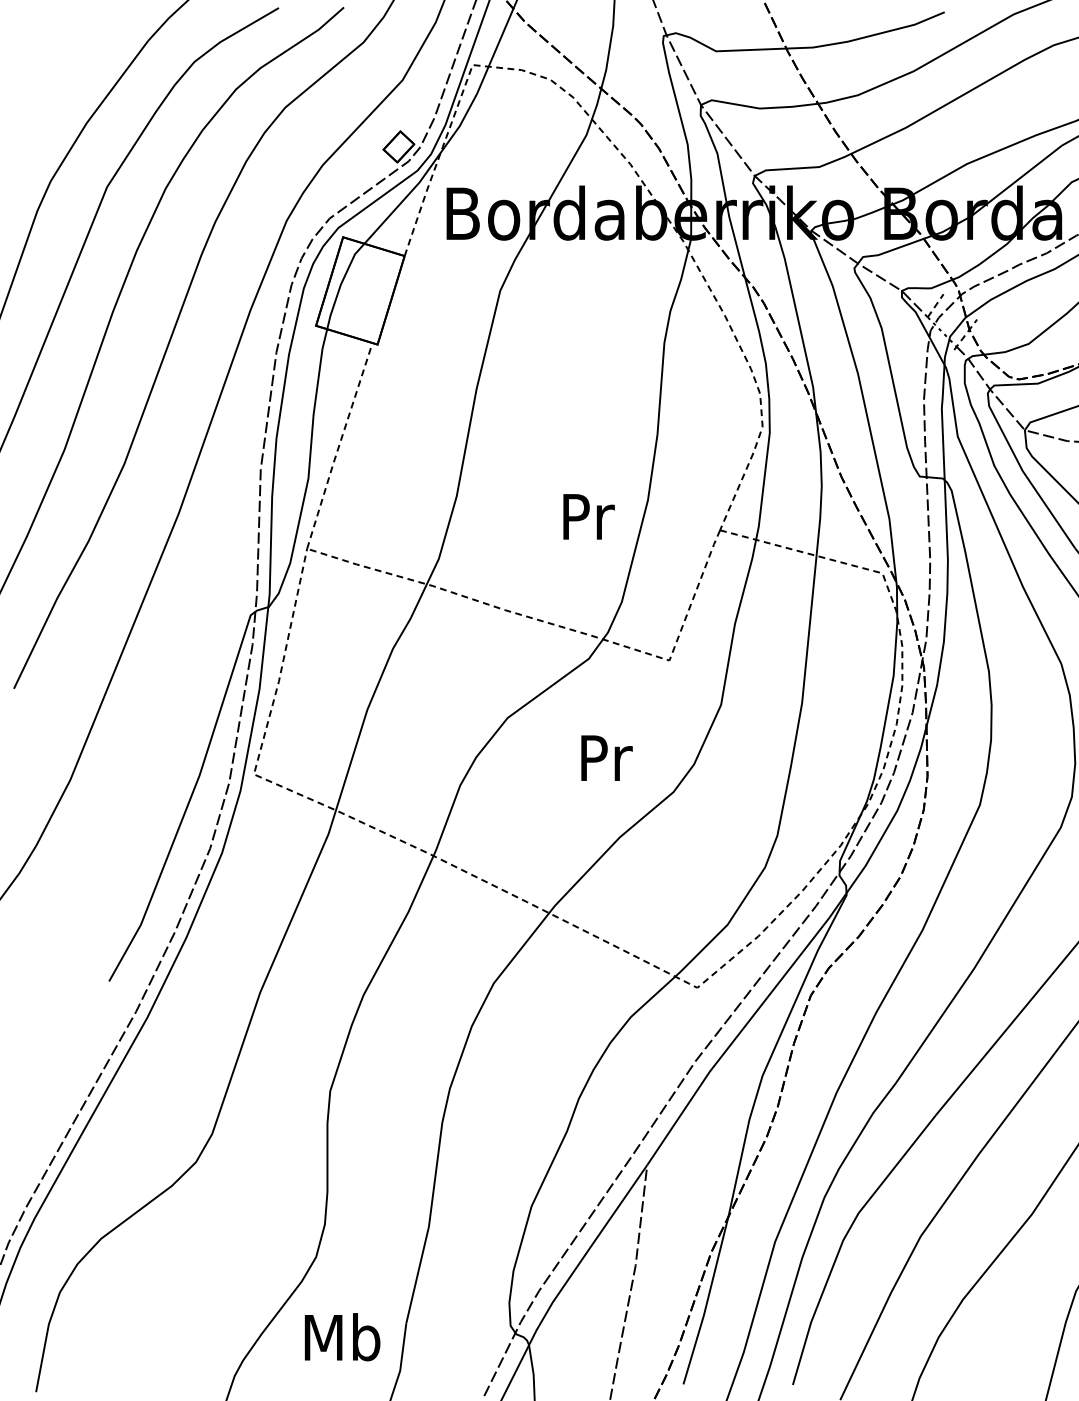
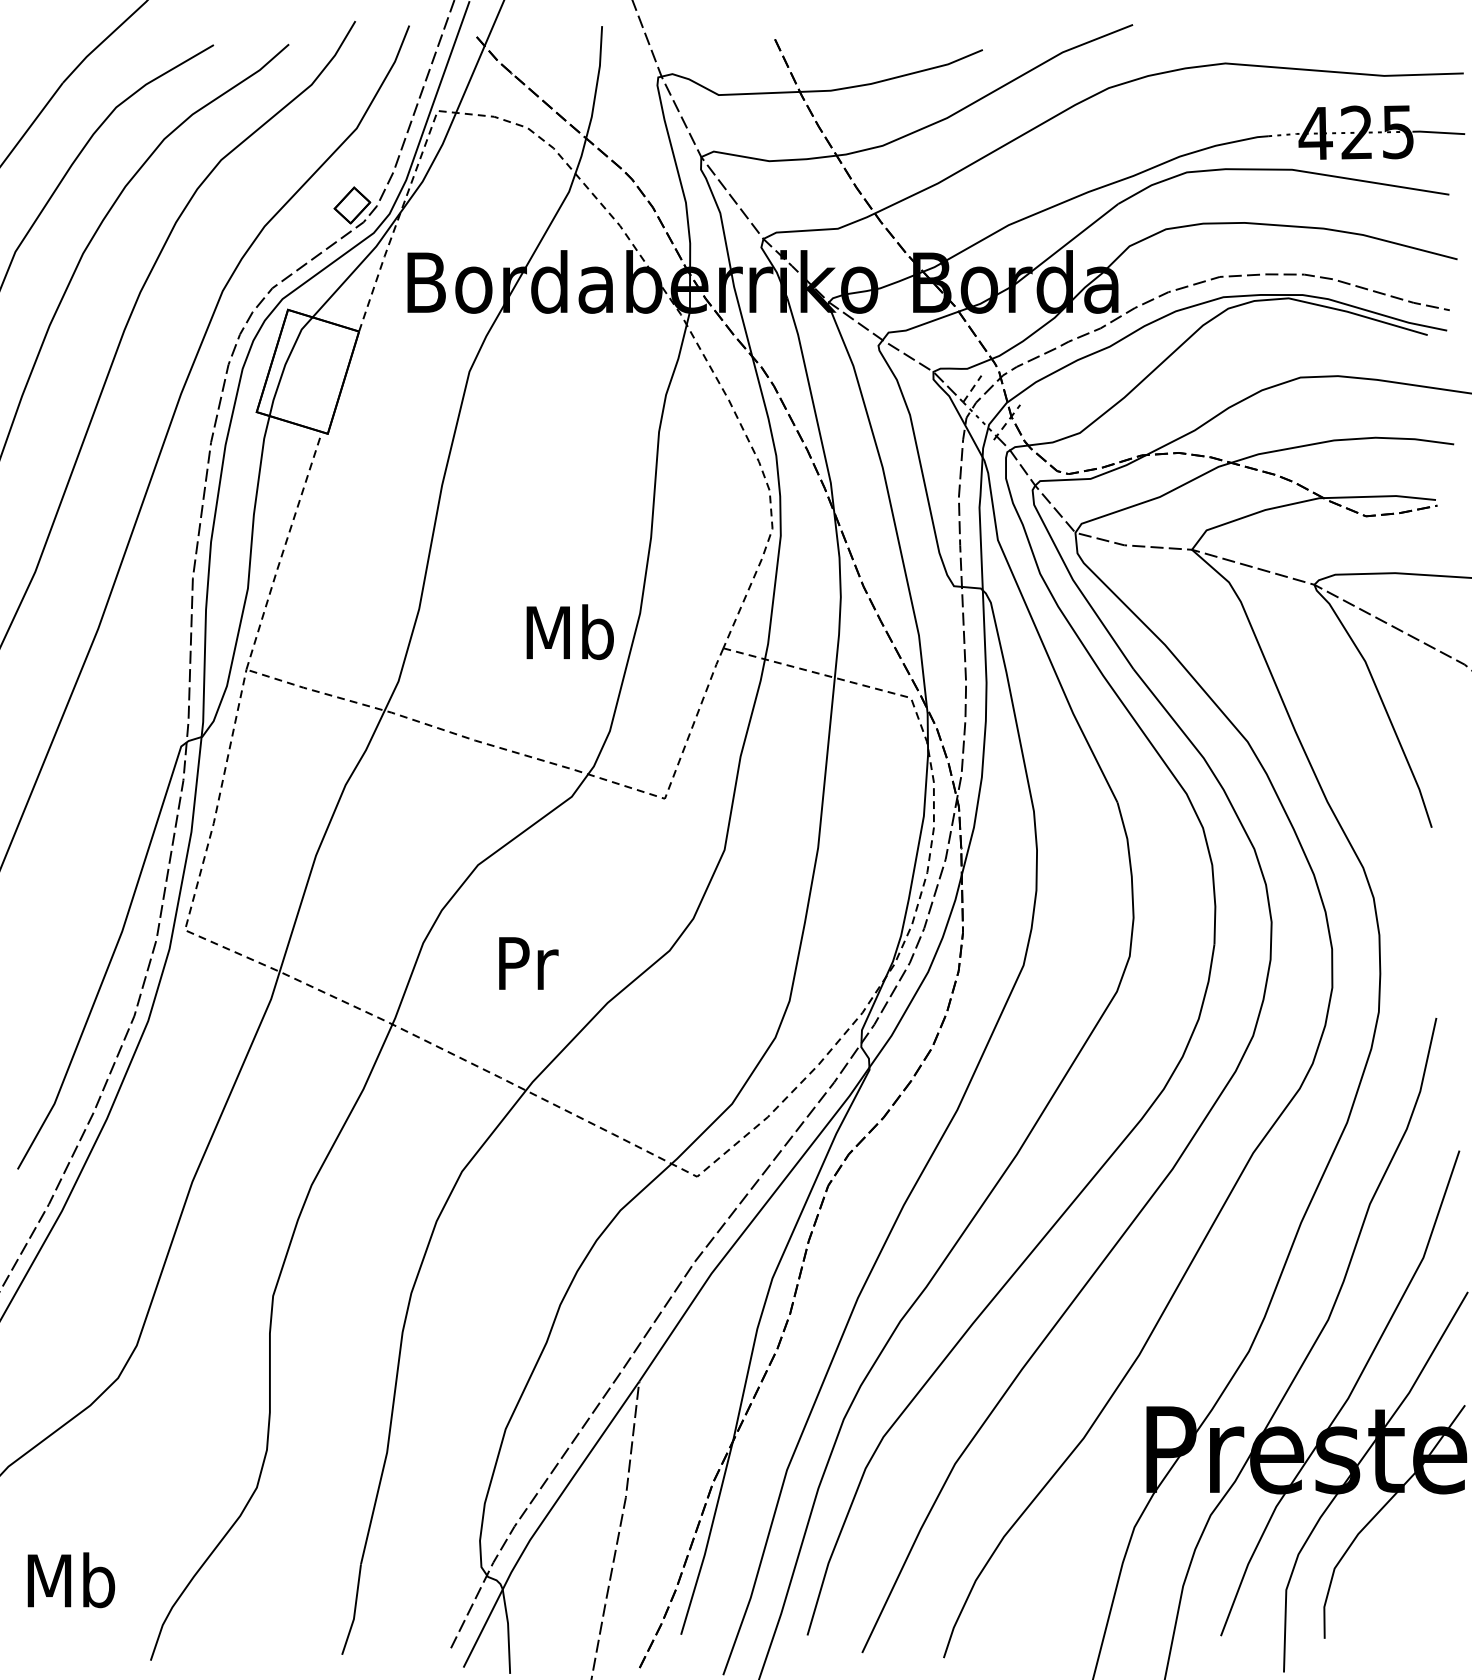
text: (586, 516) -> (569, 632), Pr -> Mb
text: (606, 758) -> (528, 963), moved
text: (342, 1337) -> (71, 1580), moved

